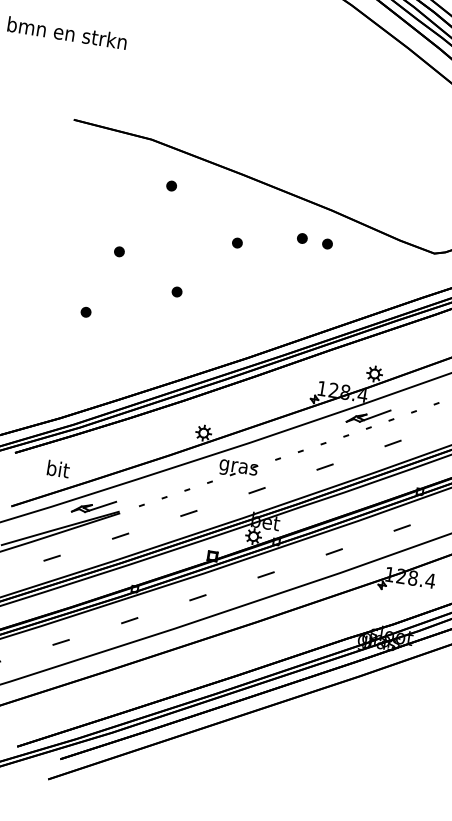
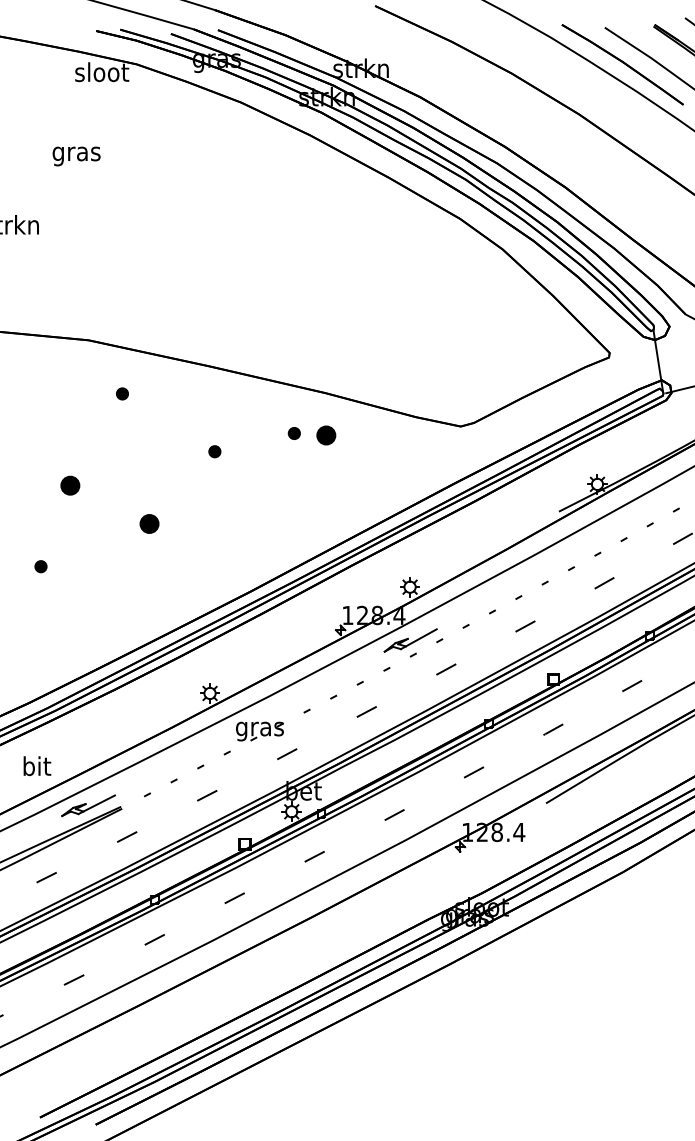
part: (327, 244) -> (326, 435), size x1.6
part: (119, 251) -> (70, 484), size x1.6
part: (176, 291) -> (149, 523), size x1.6

